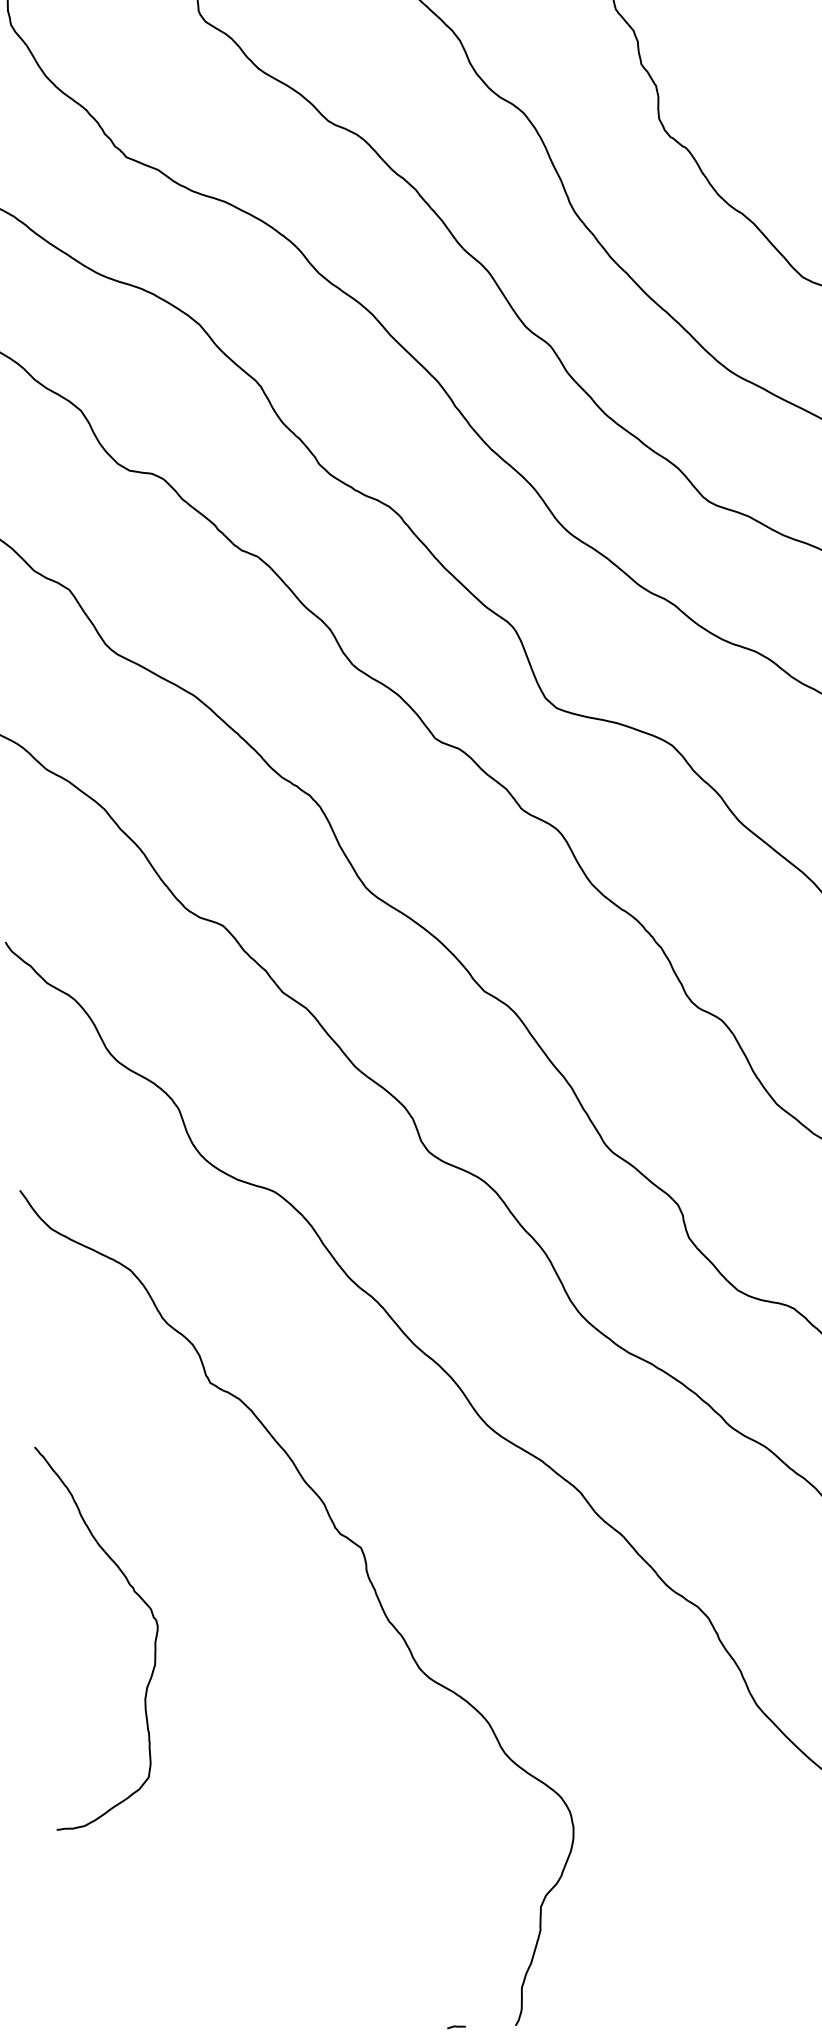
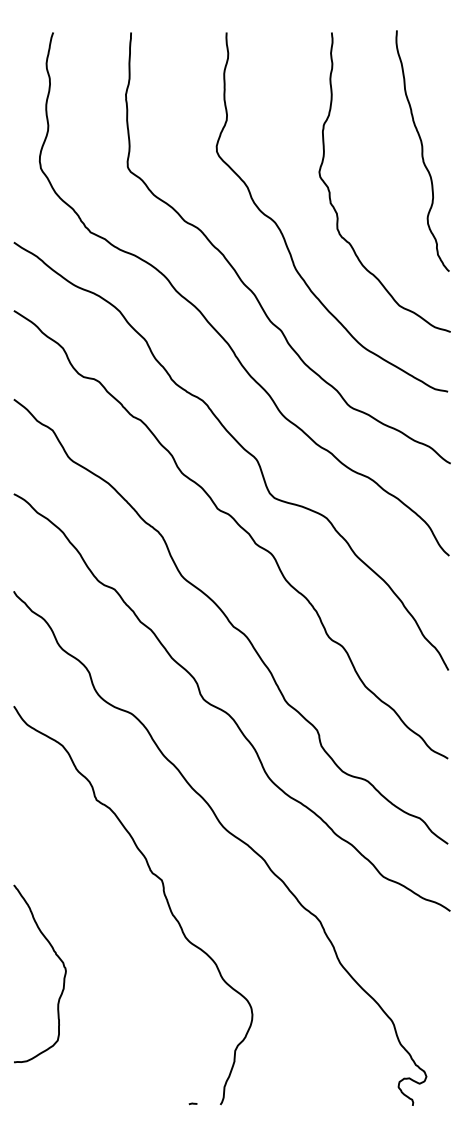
curve: (135, 1596) -> (56, 956), moved

